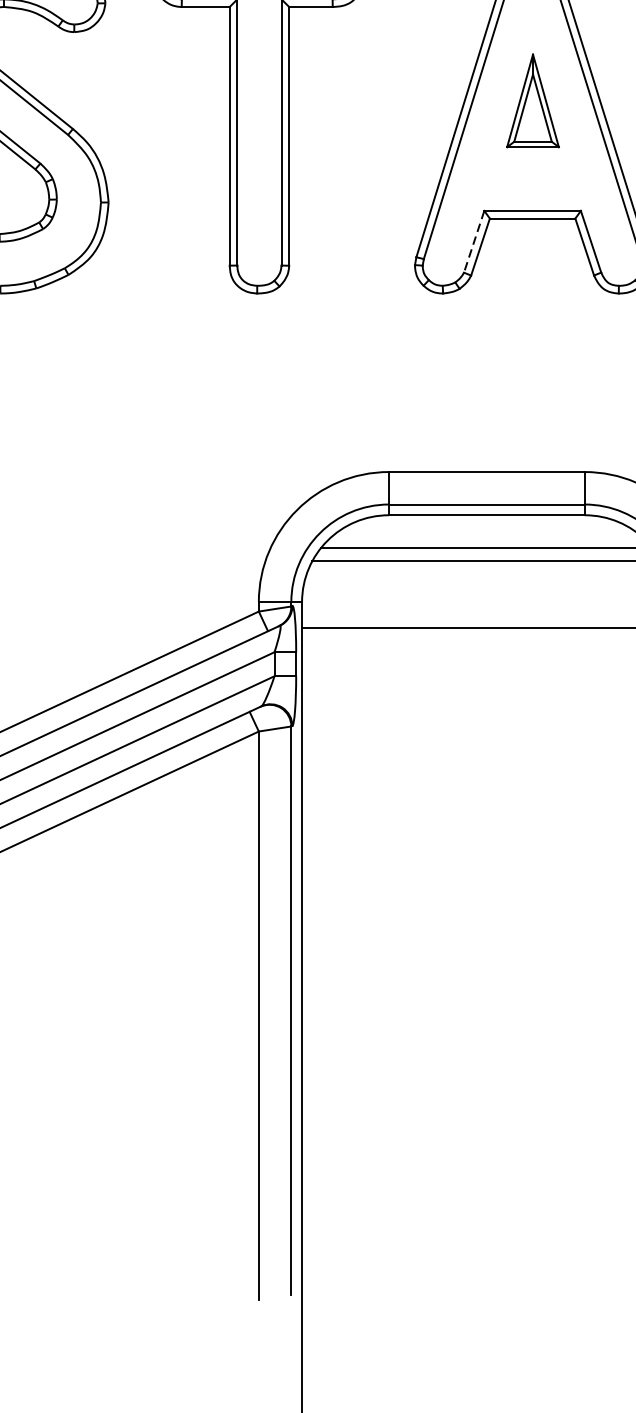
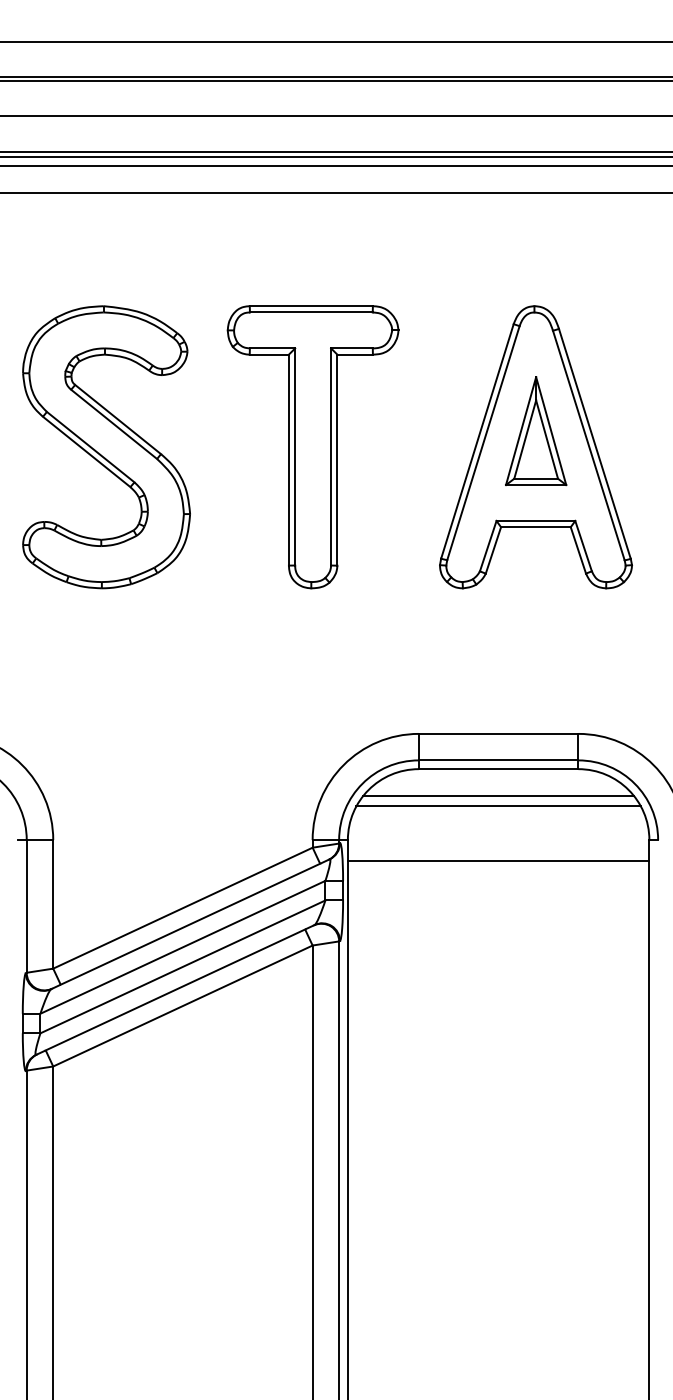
part: (533, 101) -> (536, 431), size x1.43
line: (474, 242) -> (488, 546), dashed -> solid

